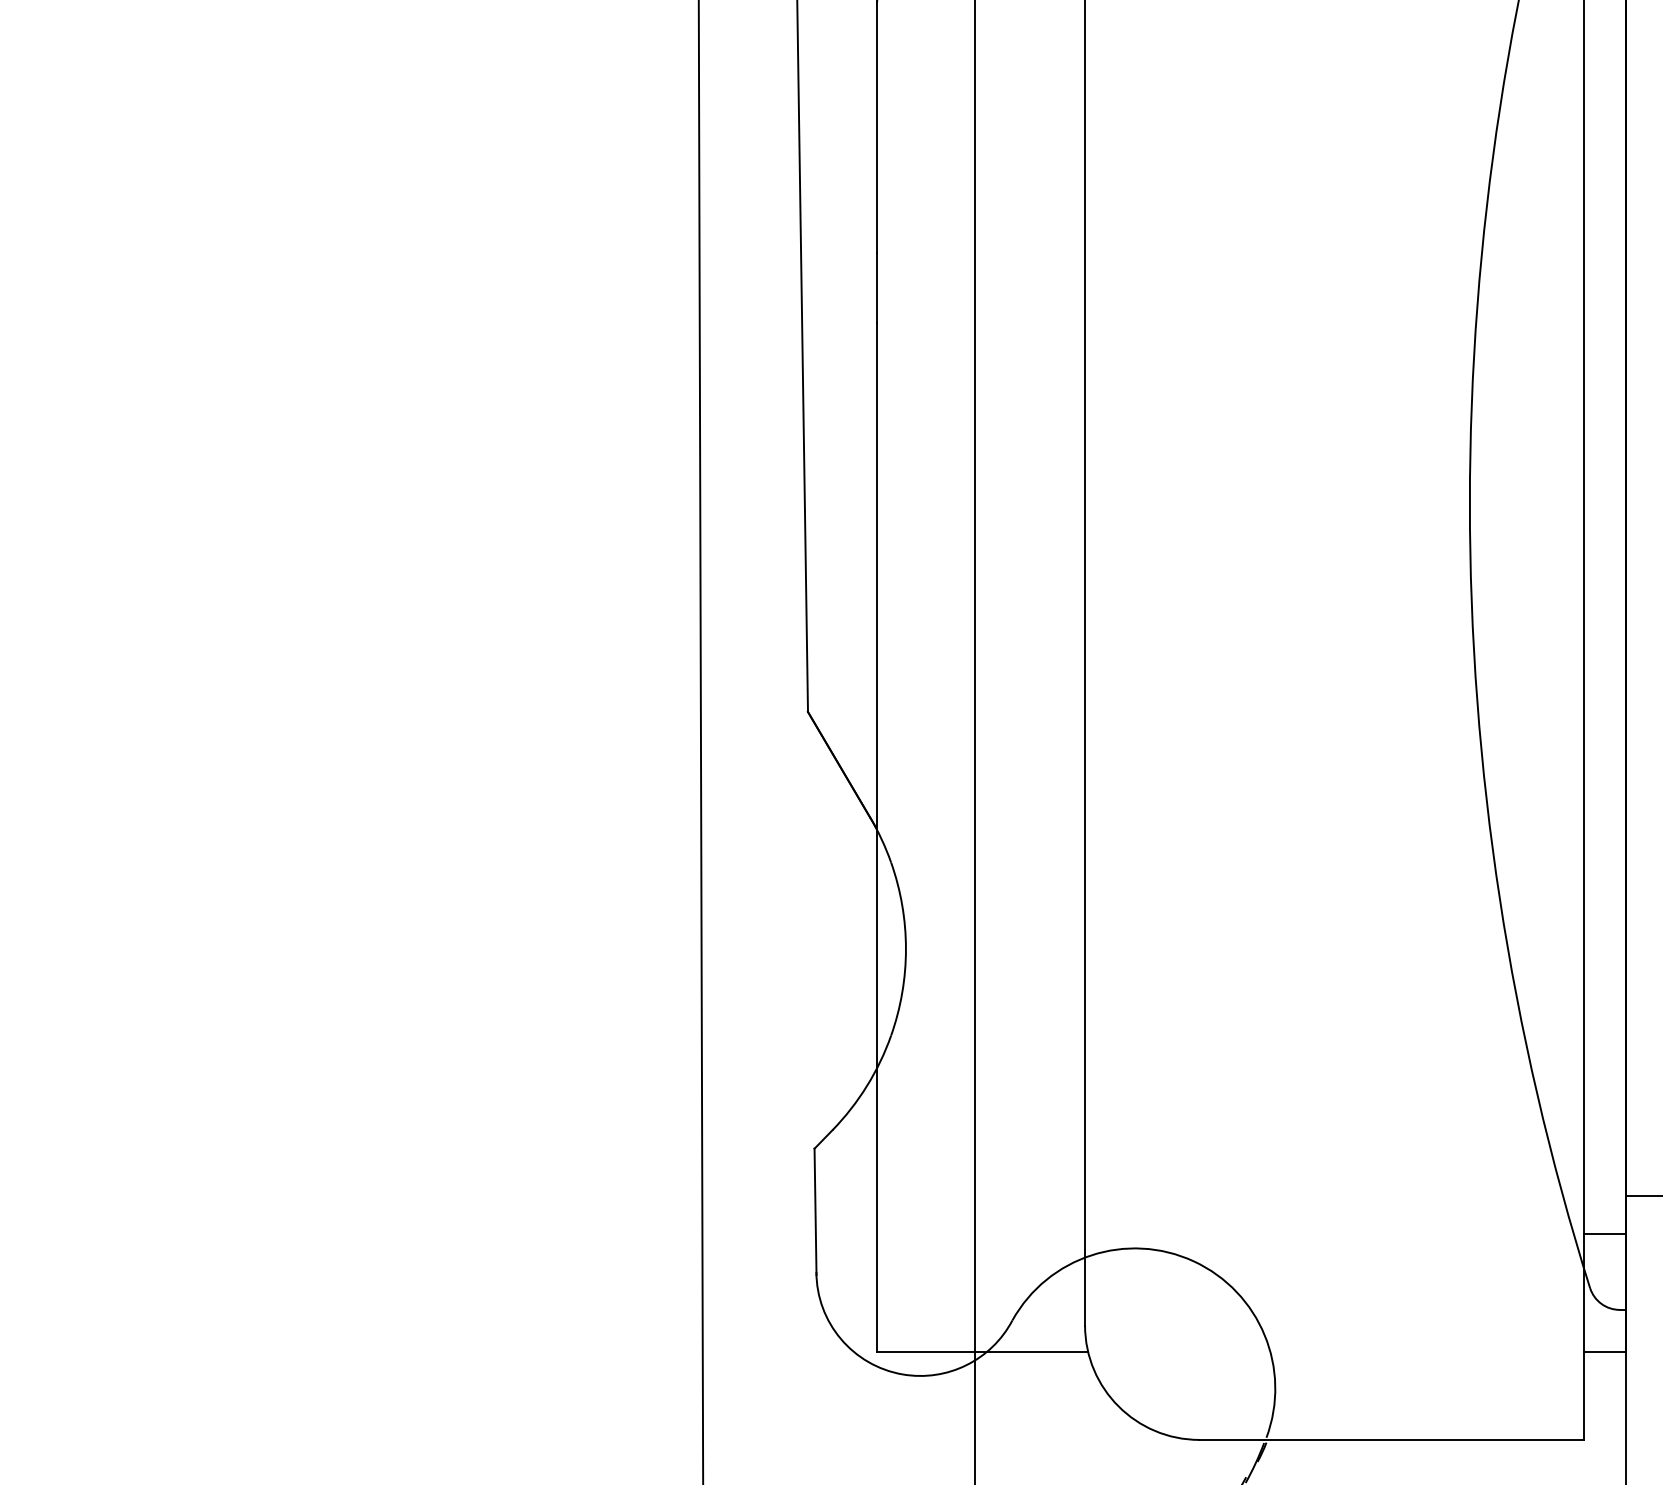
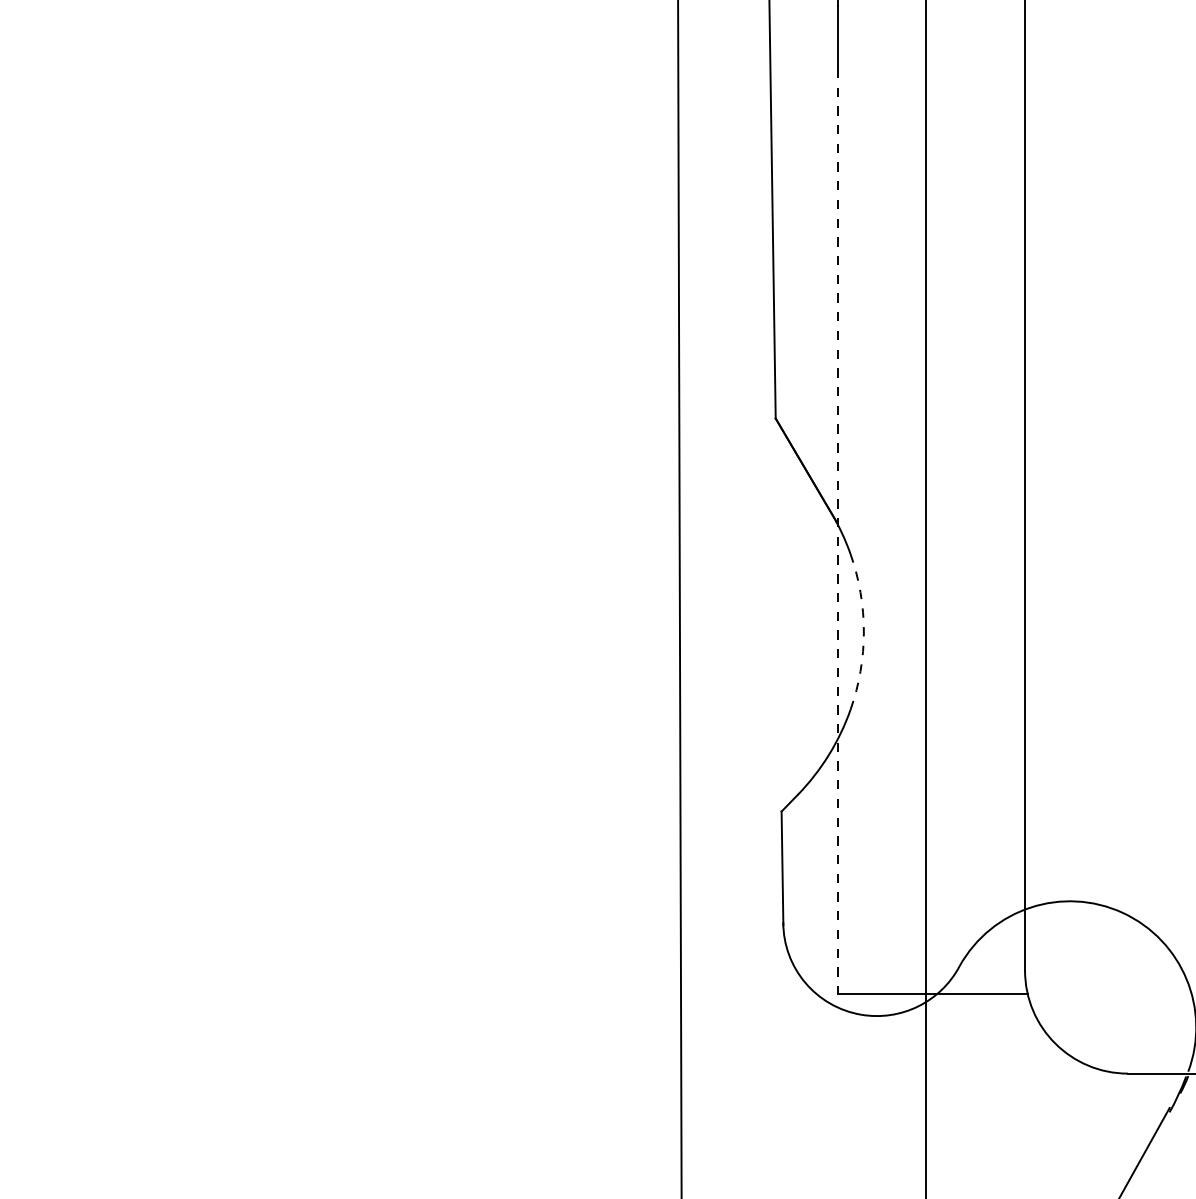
line: (877, 838) -> (838, 532), solid -> dashed
arc: (905, 949) -> (863, 632), solid -> dashed

